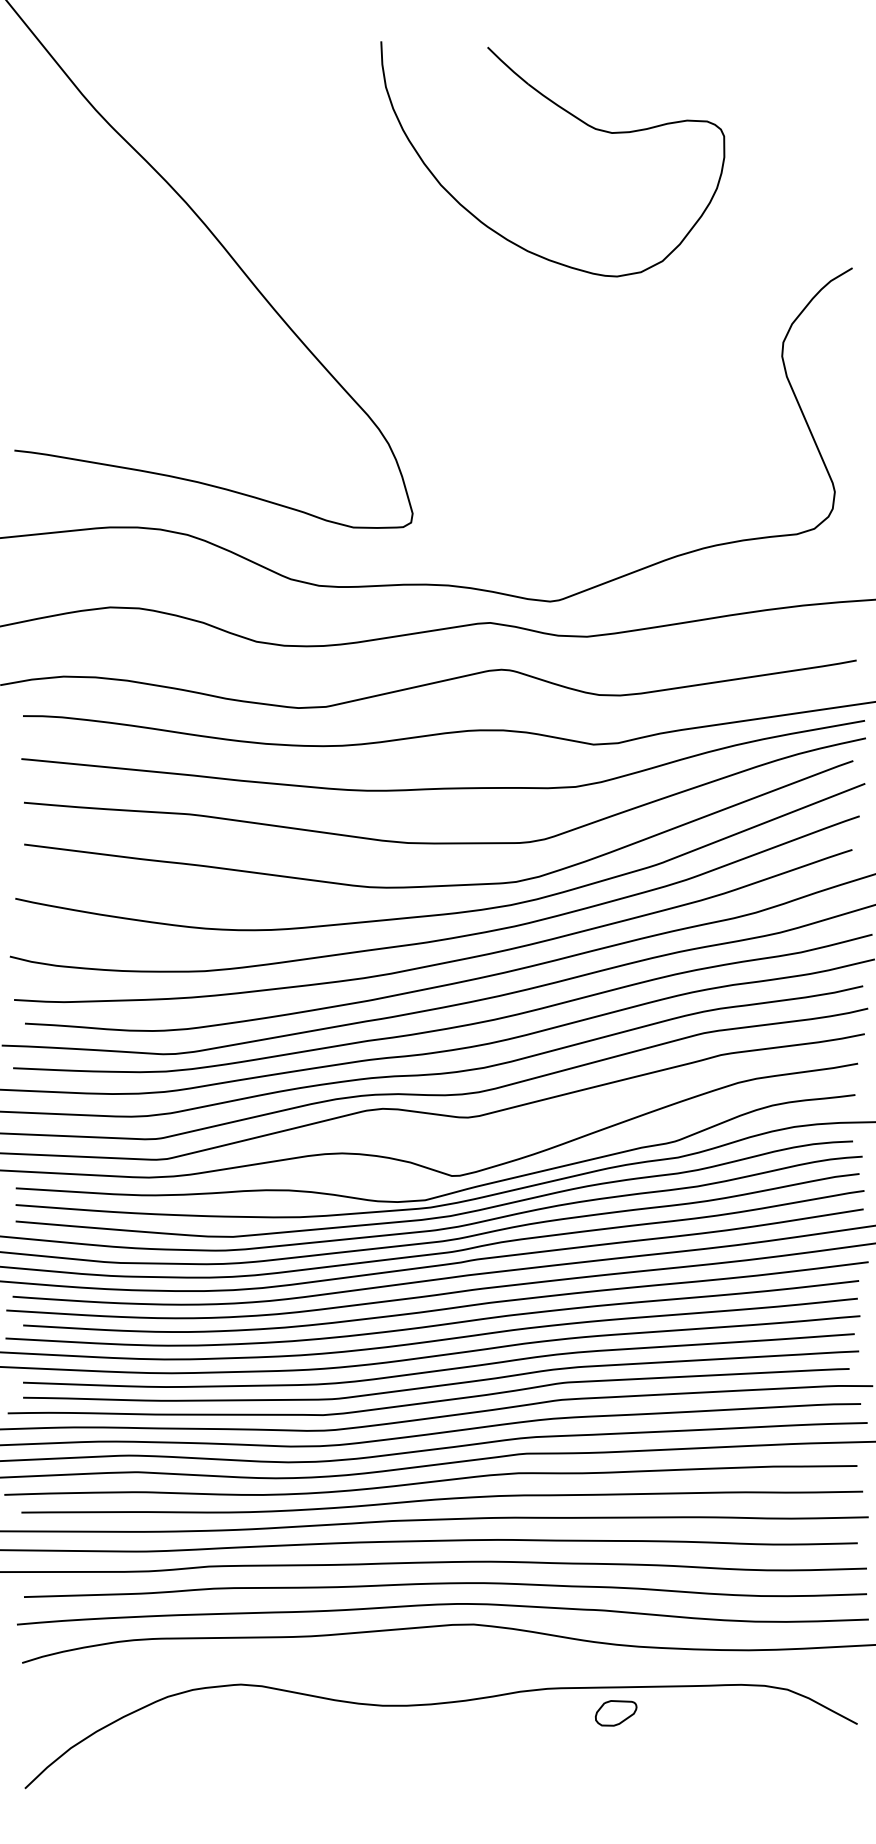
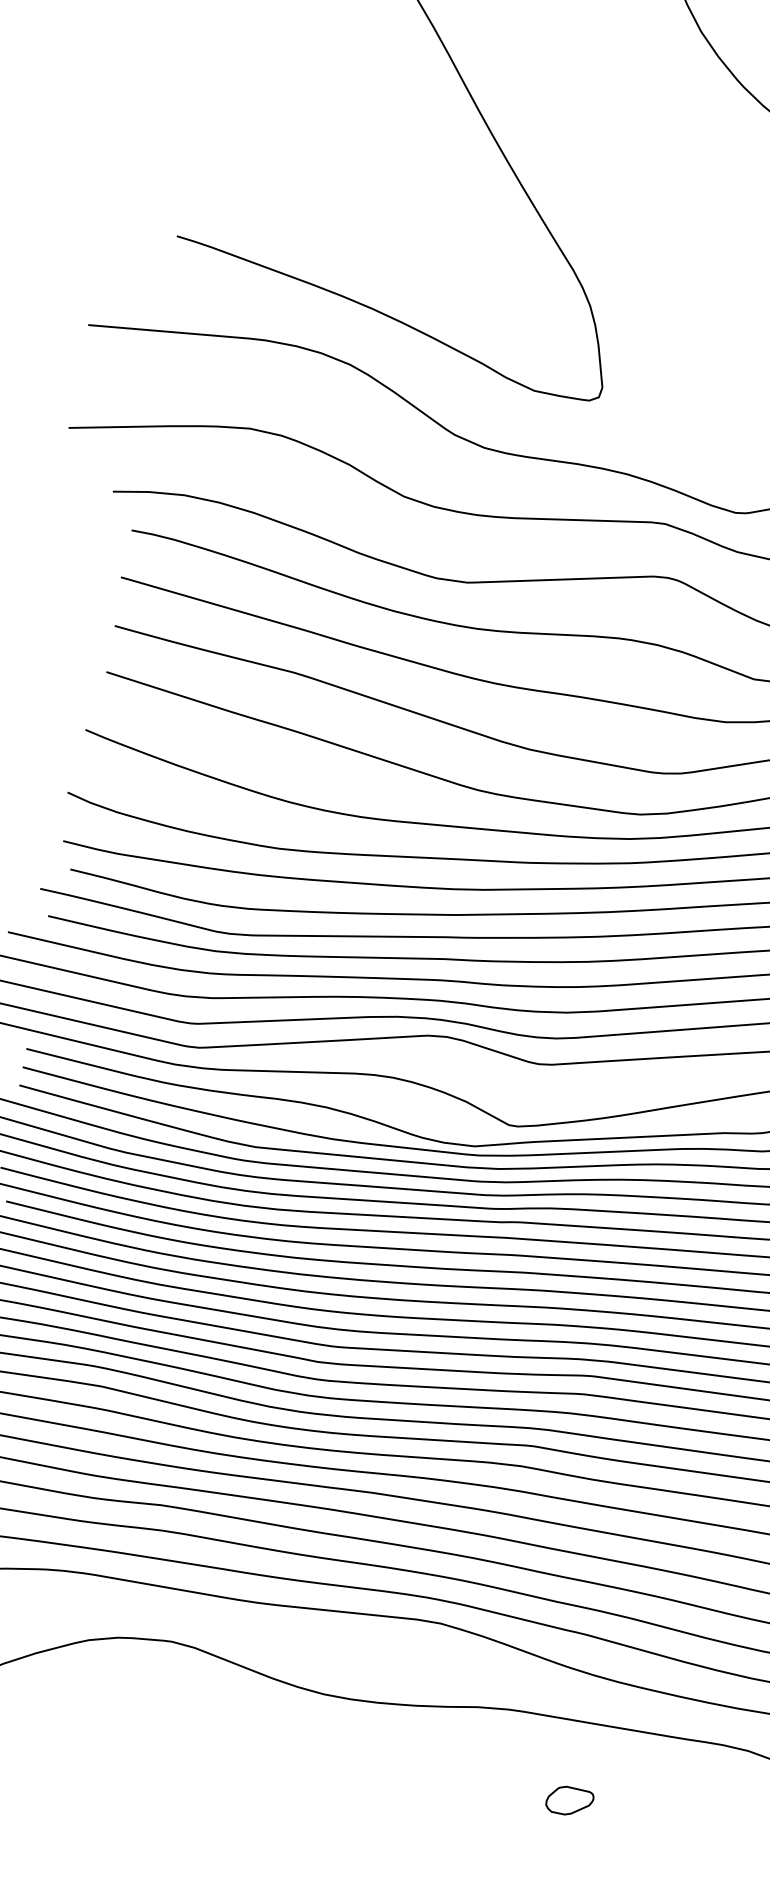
part: (616, 1713) -> (570, 1801), moved

